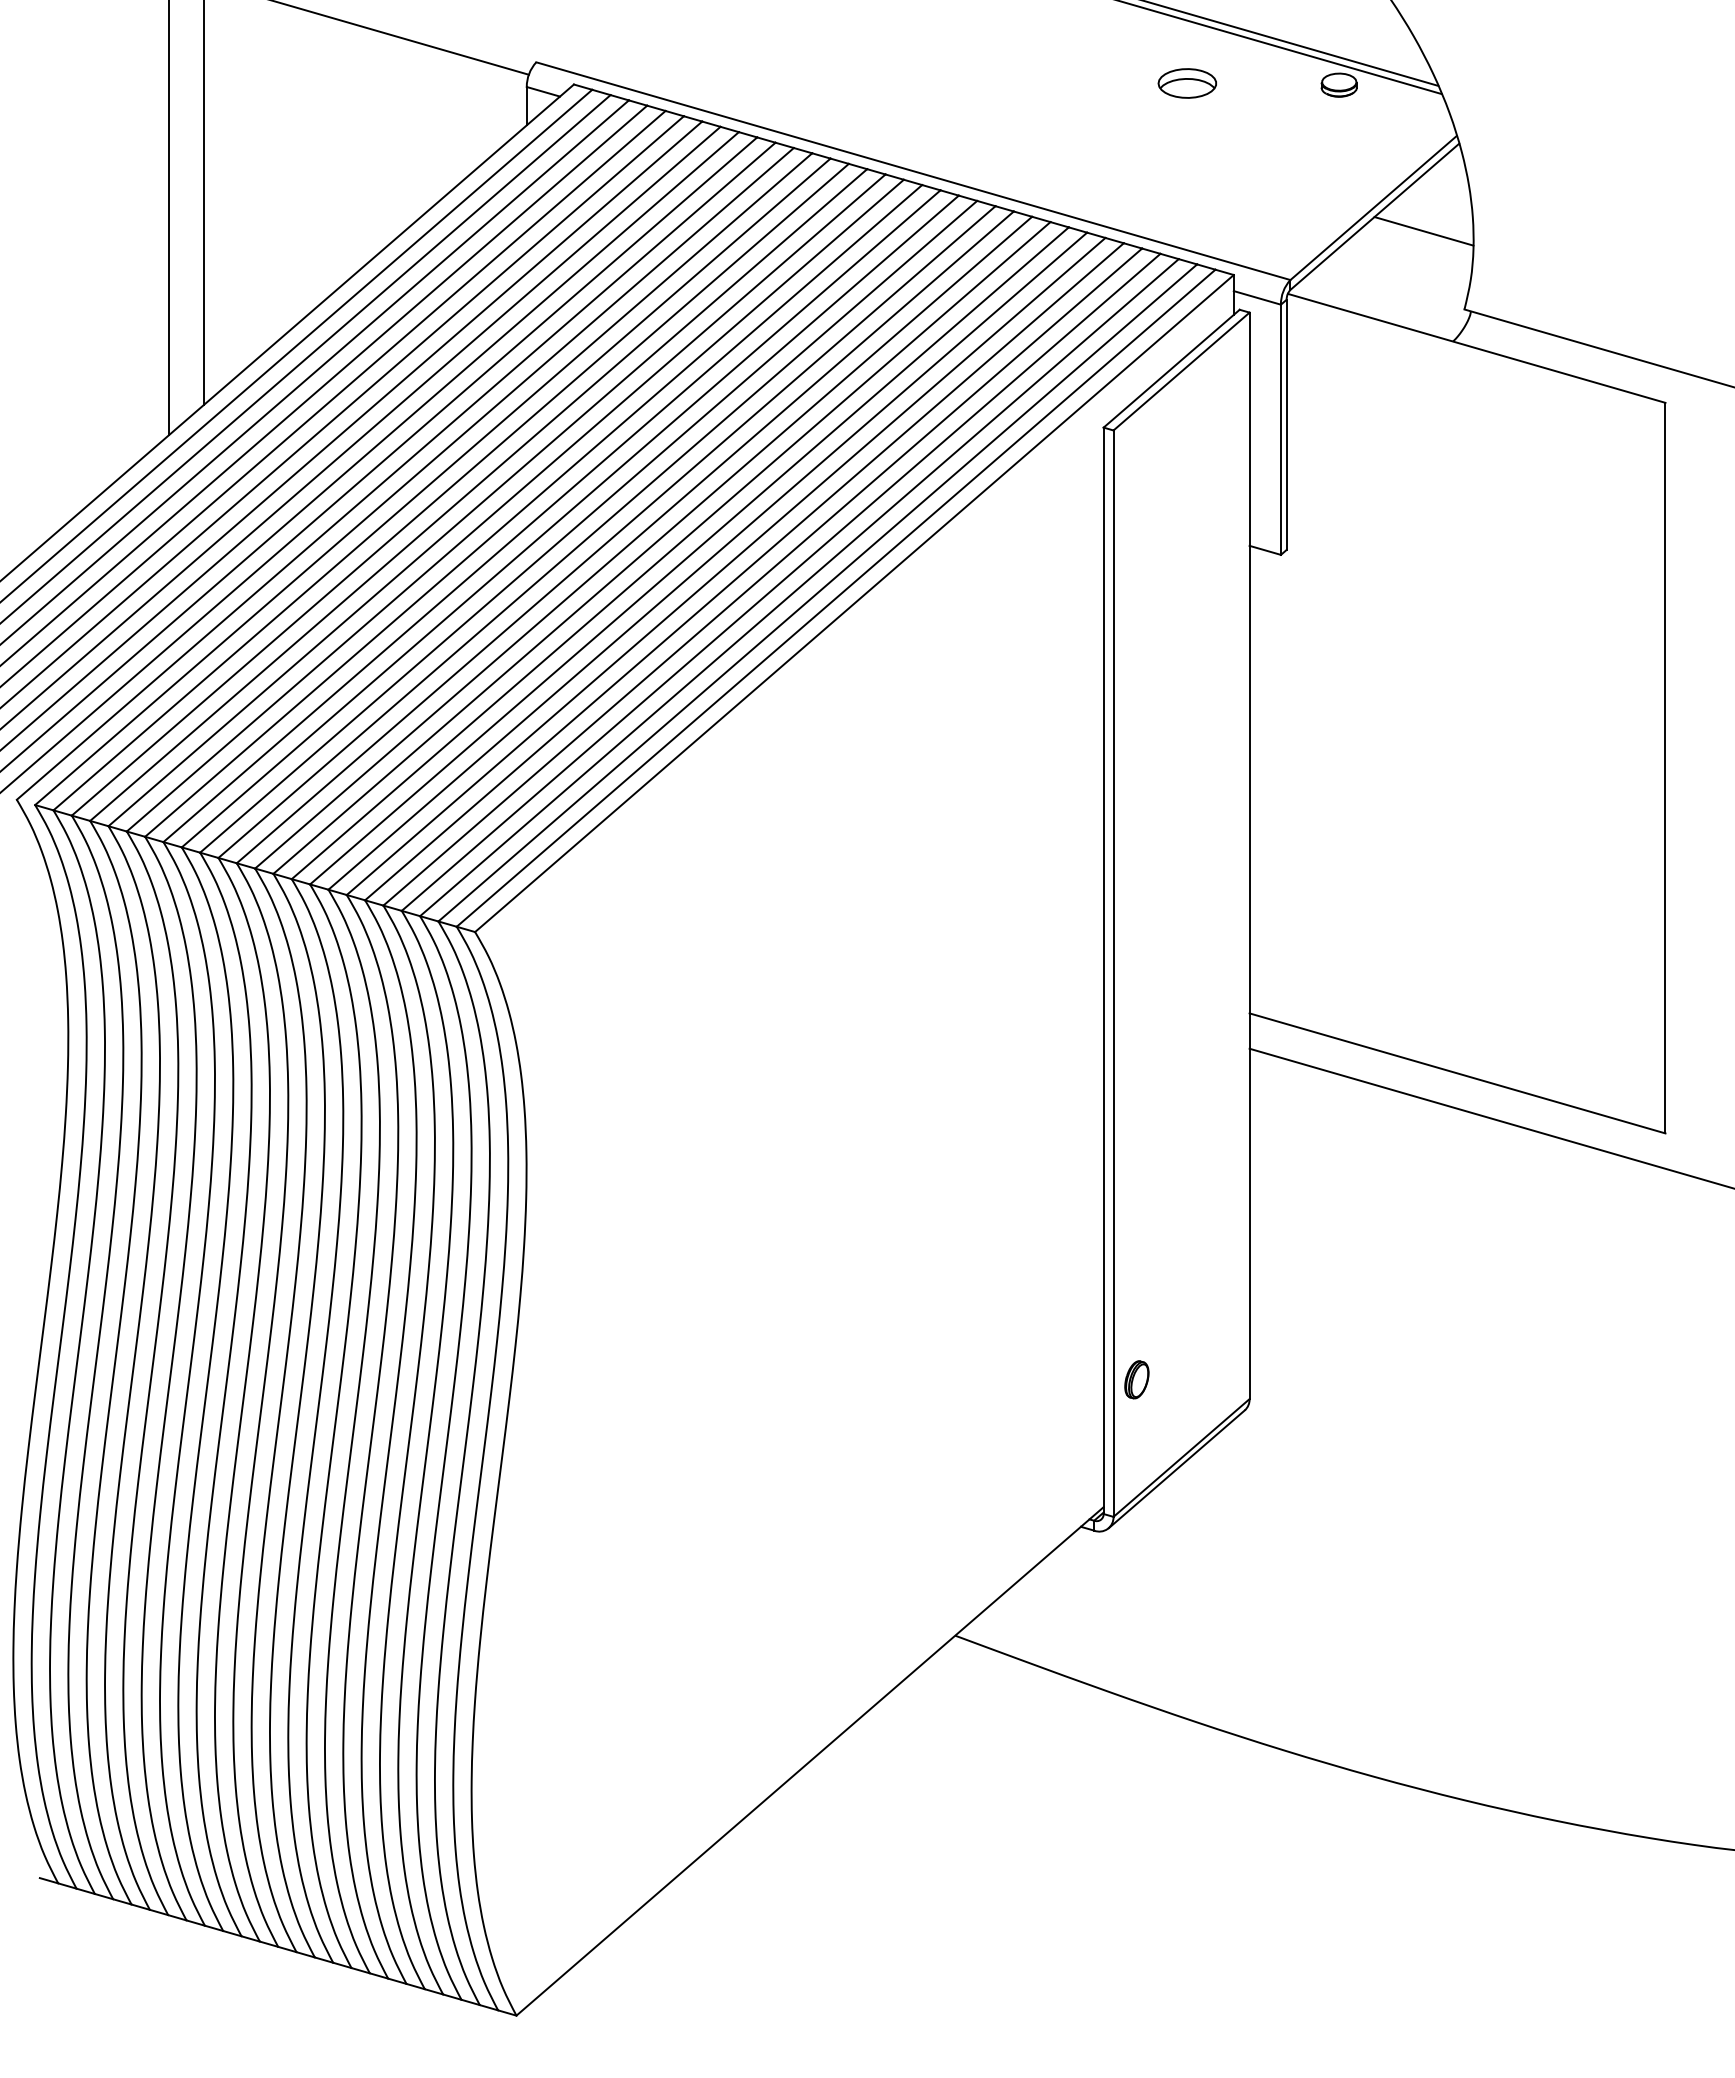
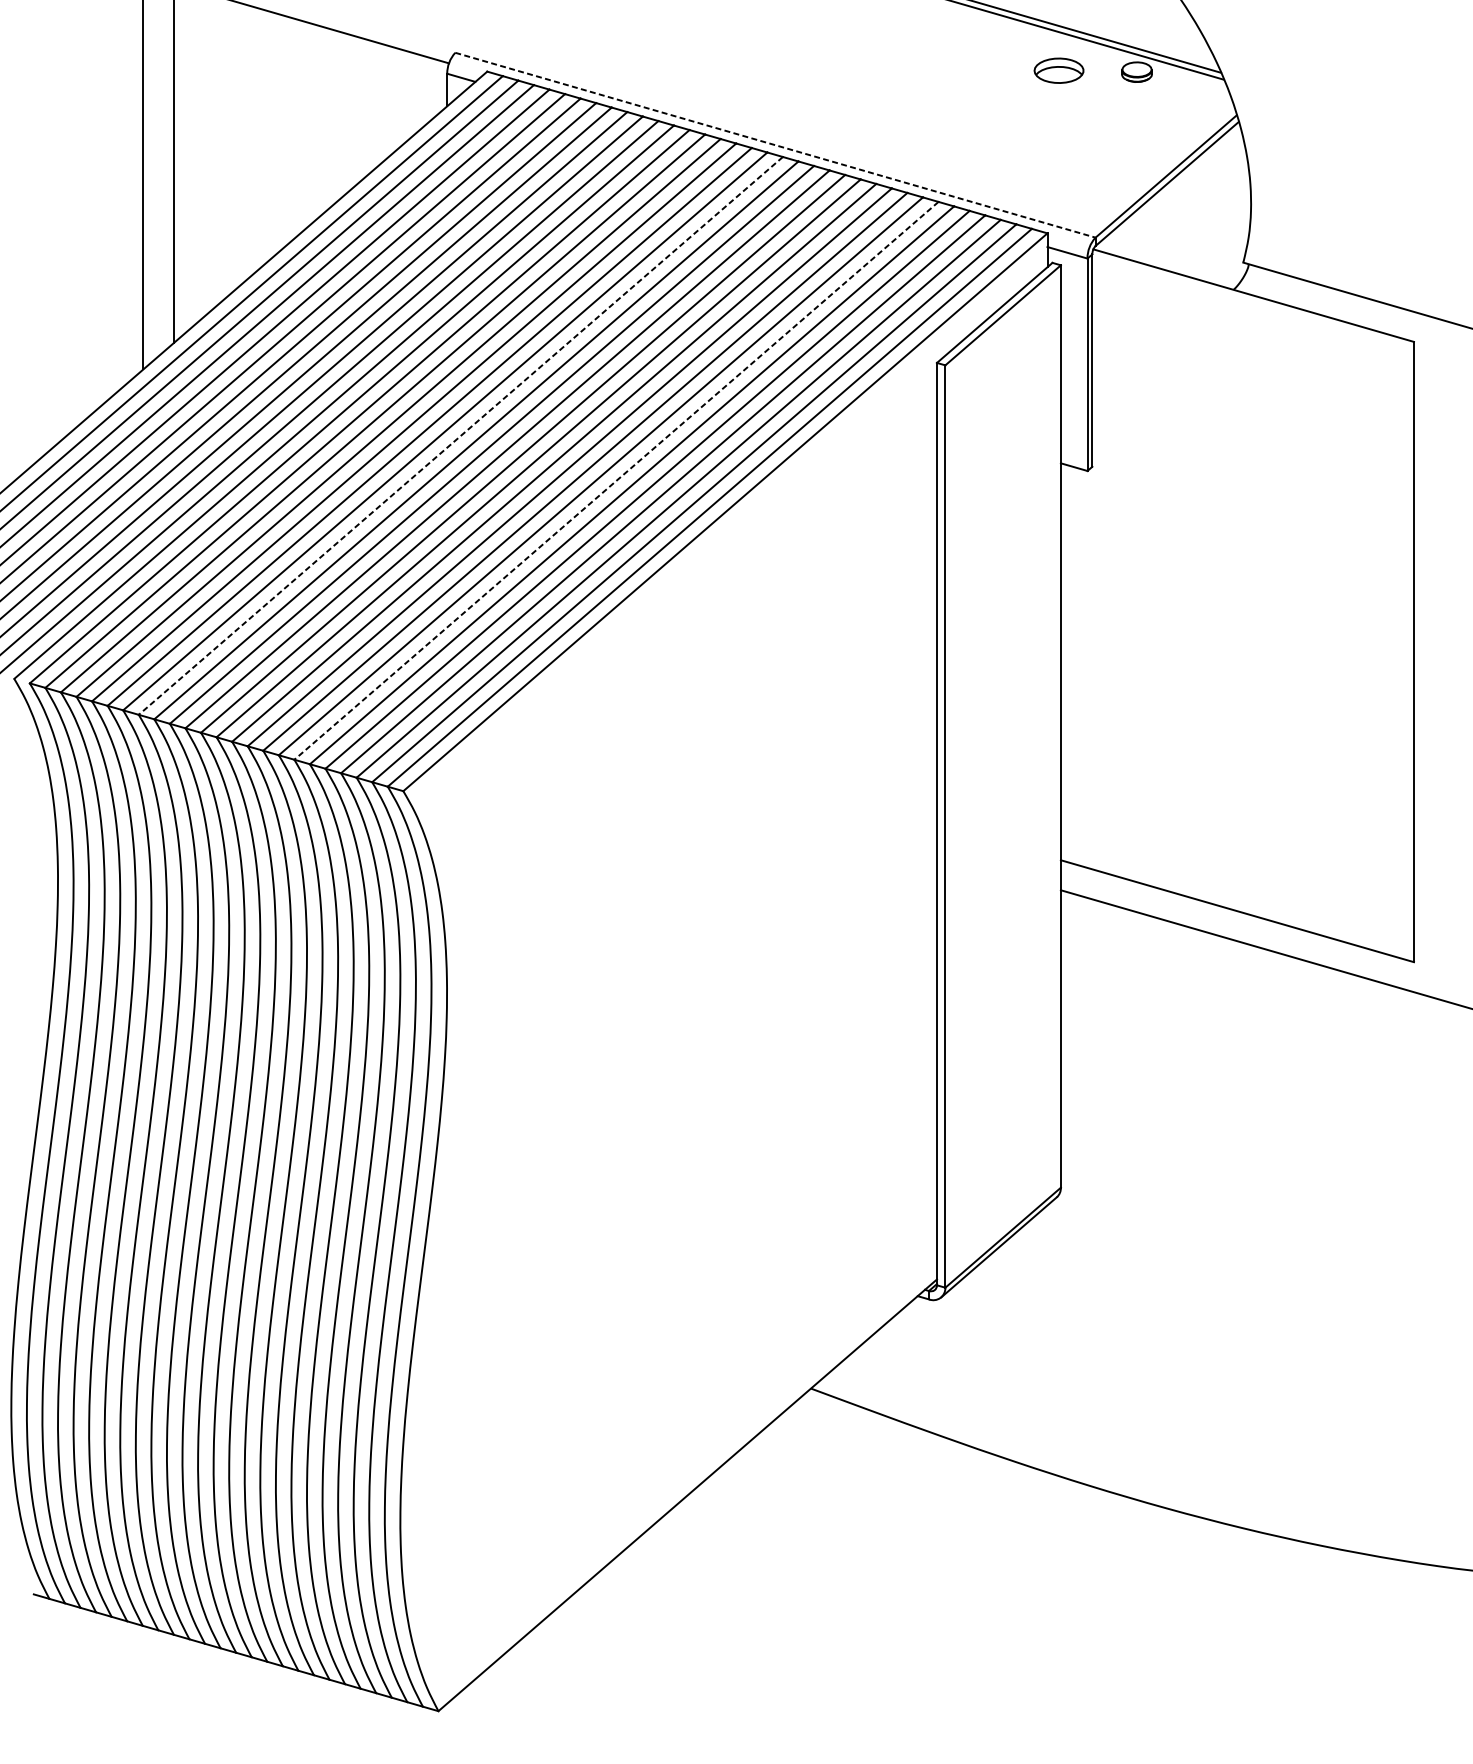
part: (1186, 83) -> (1058, 70), moved
line: (913, 171) -> (775, 145), solid -> dashed
line: (1423, 231) -> (1208, 196), removed
line: (542, 513) -> (460, 435), solid -> dashed
line: (726, 566) -> (616, 480), solid -> dashed
part: (1136, 1379) -> (964, 1171), removed

